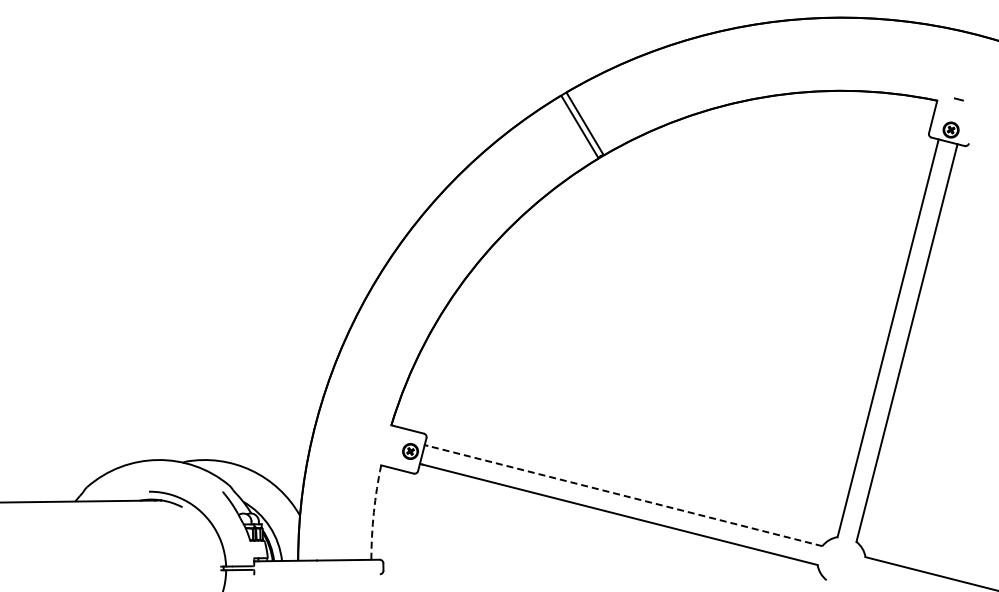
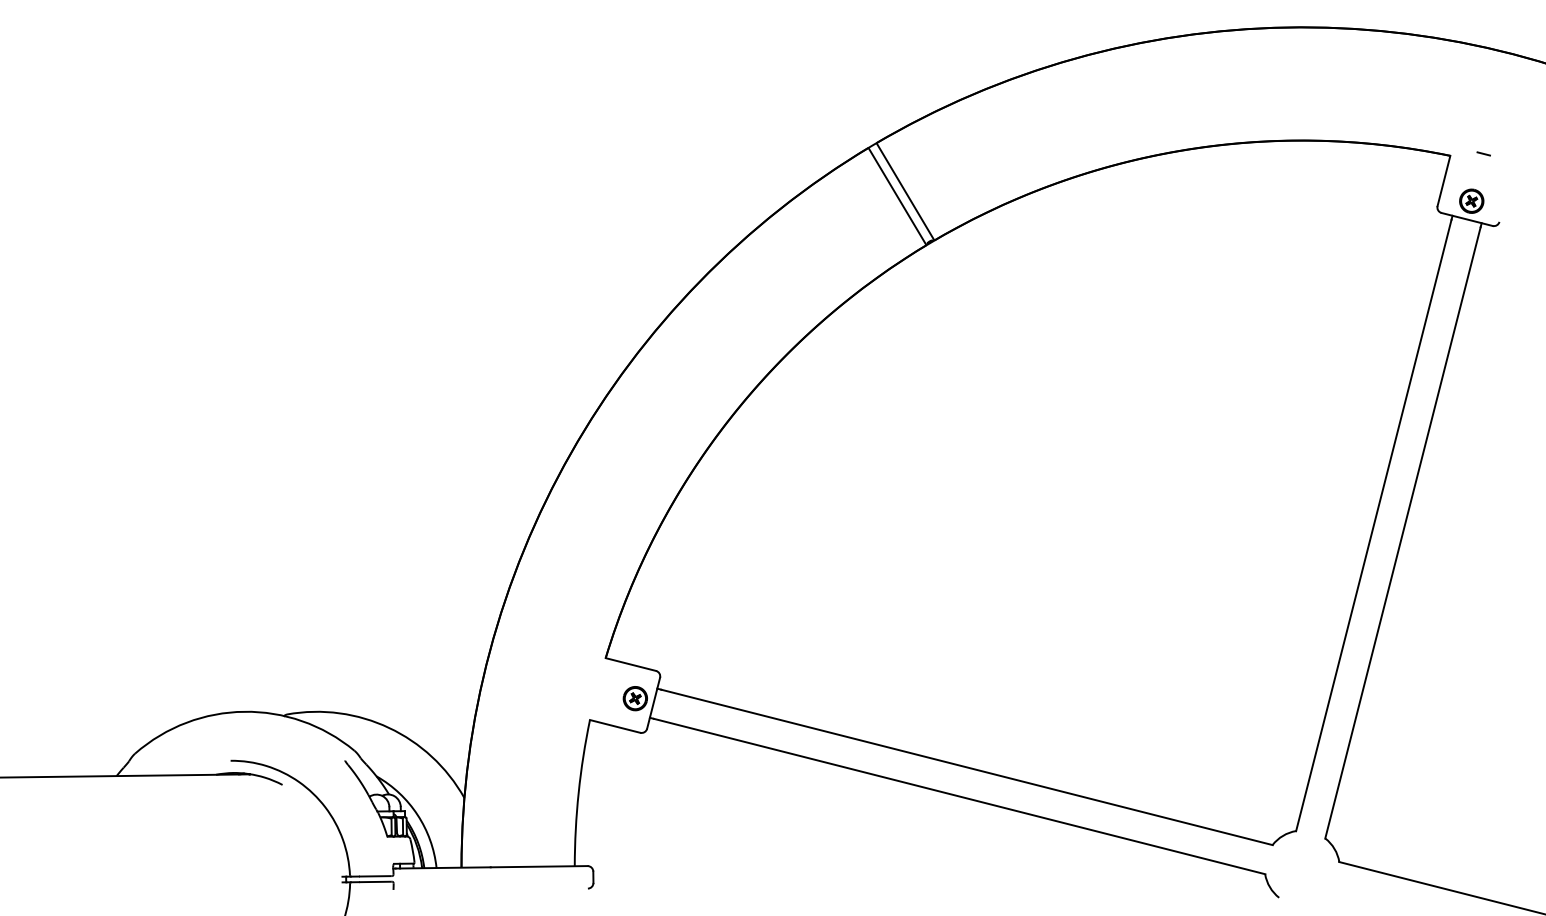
line: (624, 495) -> (966, 766), dashed -> solid
arc: (373, 512) -> (578, 792), dashed -> solid

